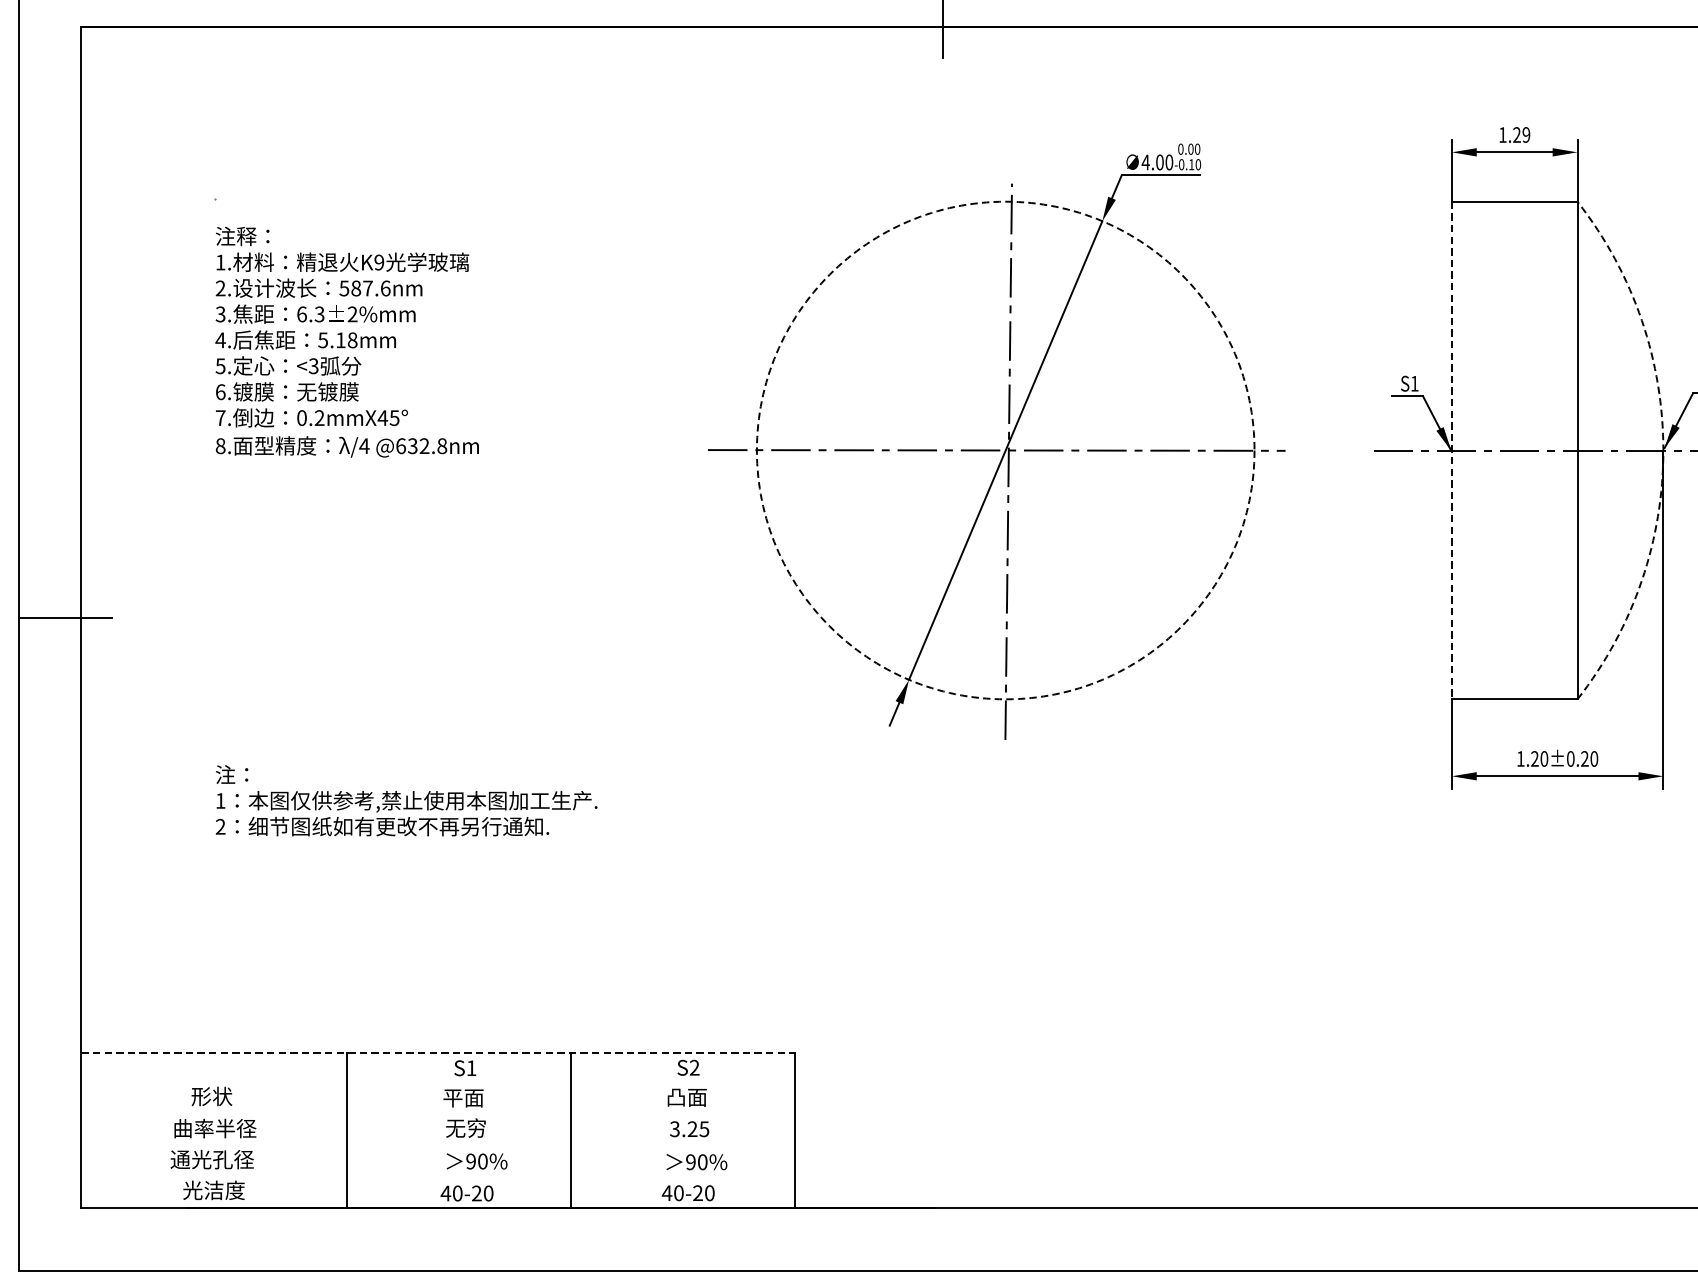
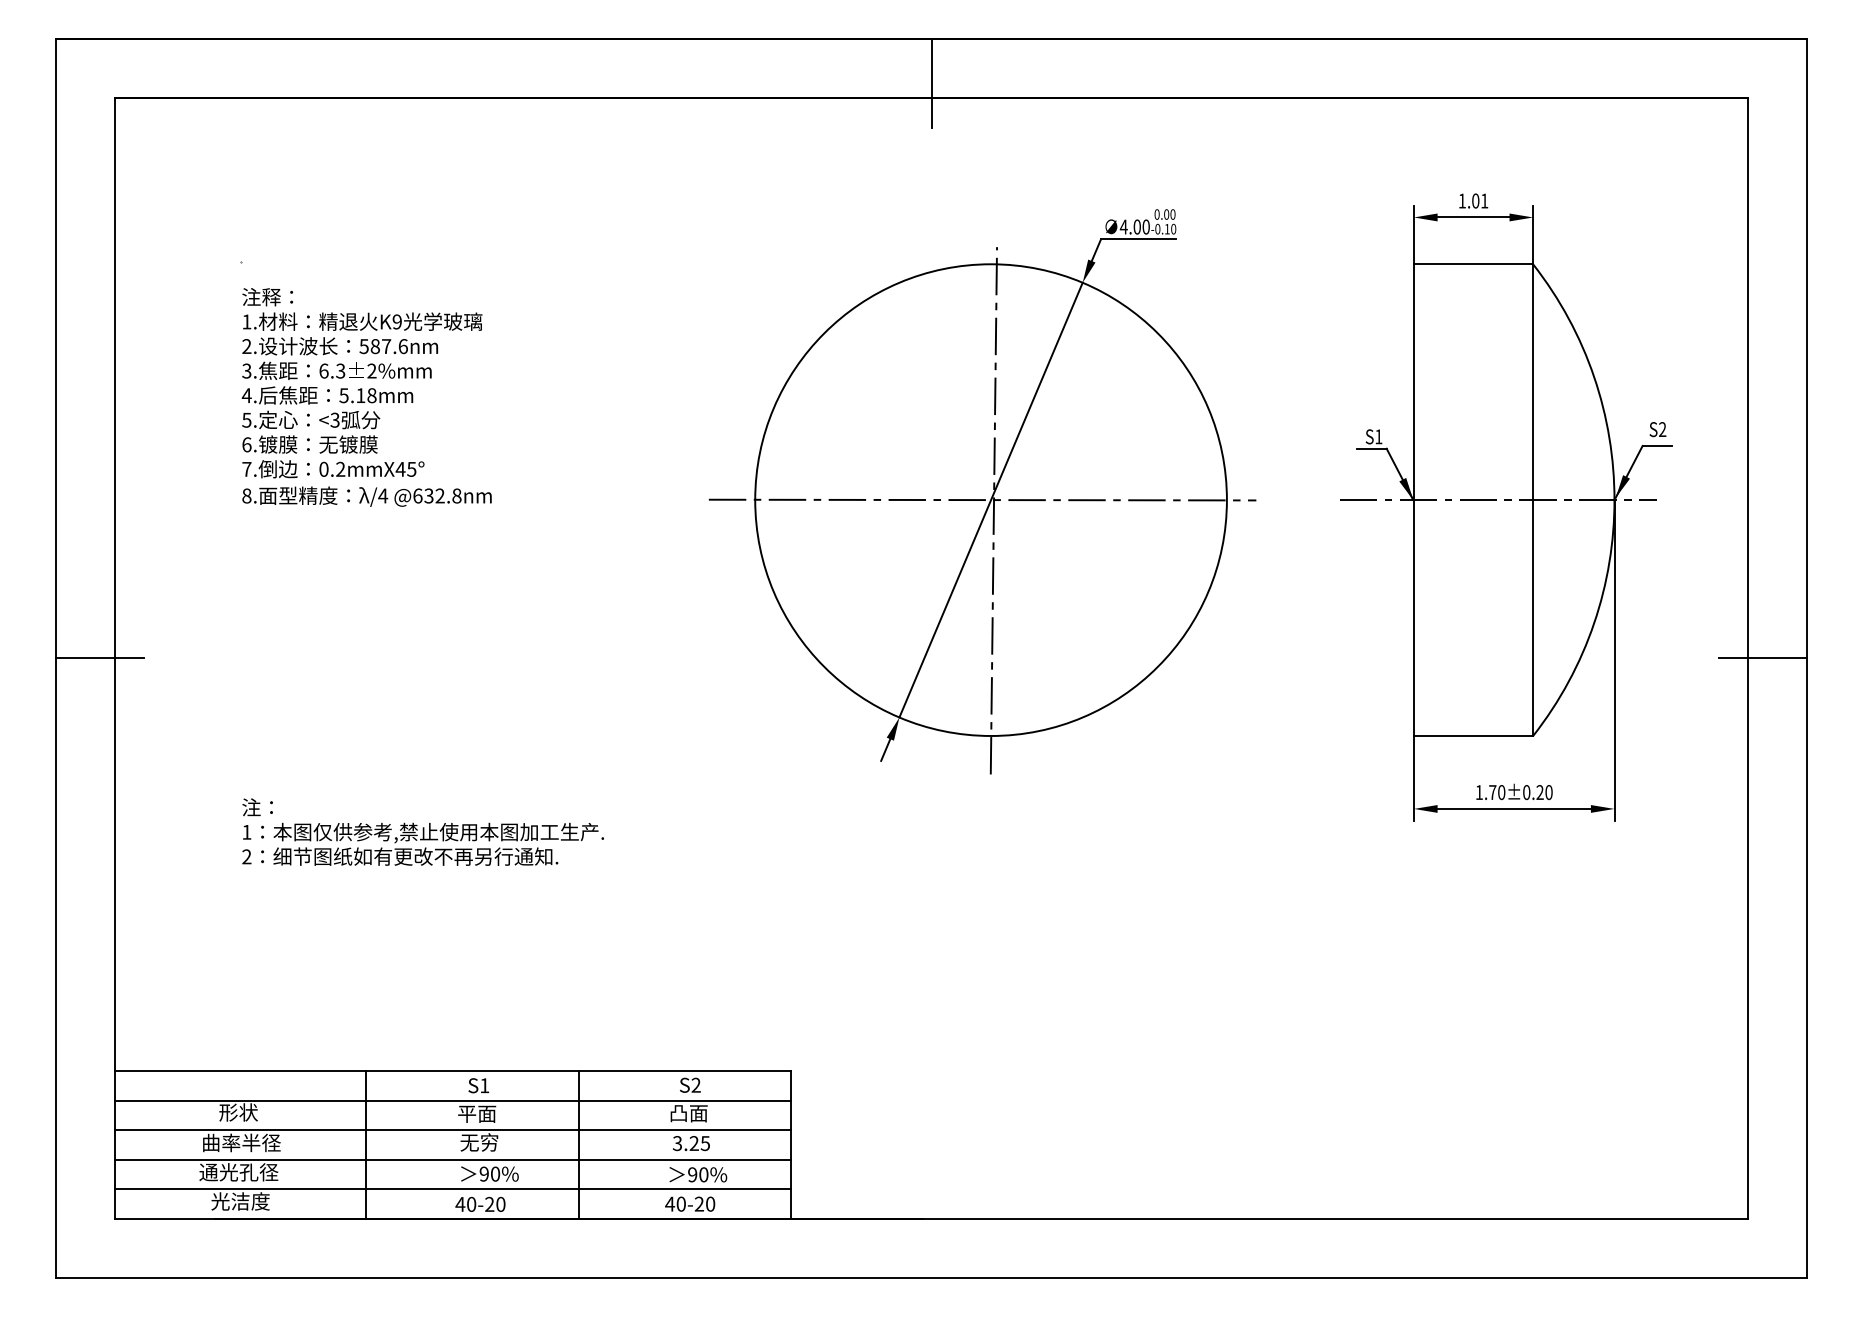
text: (1522, 134) -> (1480, 200), 1.29 -> 1.01
circle: (1005, 449) -> (990, 499), dashed -> solid
line: (1452, 450) -> (1414, 500), dashed -> solid
arc: (1663, 450) -> (1614, 500), dashed -> solid
text: (1534, 758) -> (1492, 792), 1.20±0.20 -> 1.70±0.20
line: (437, 1053) -> (452, 1071), dashed -> solid
line: (437, 1083) -> (452, 1100), added
line: (437, 1115) -> (452, 1130), added
line: (437, 1146) -> (452, 1159), added
line: (437, 1177) -> (452, 1189), added

